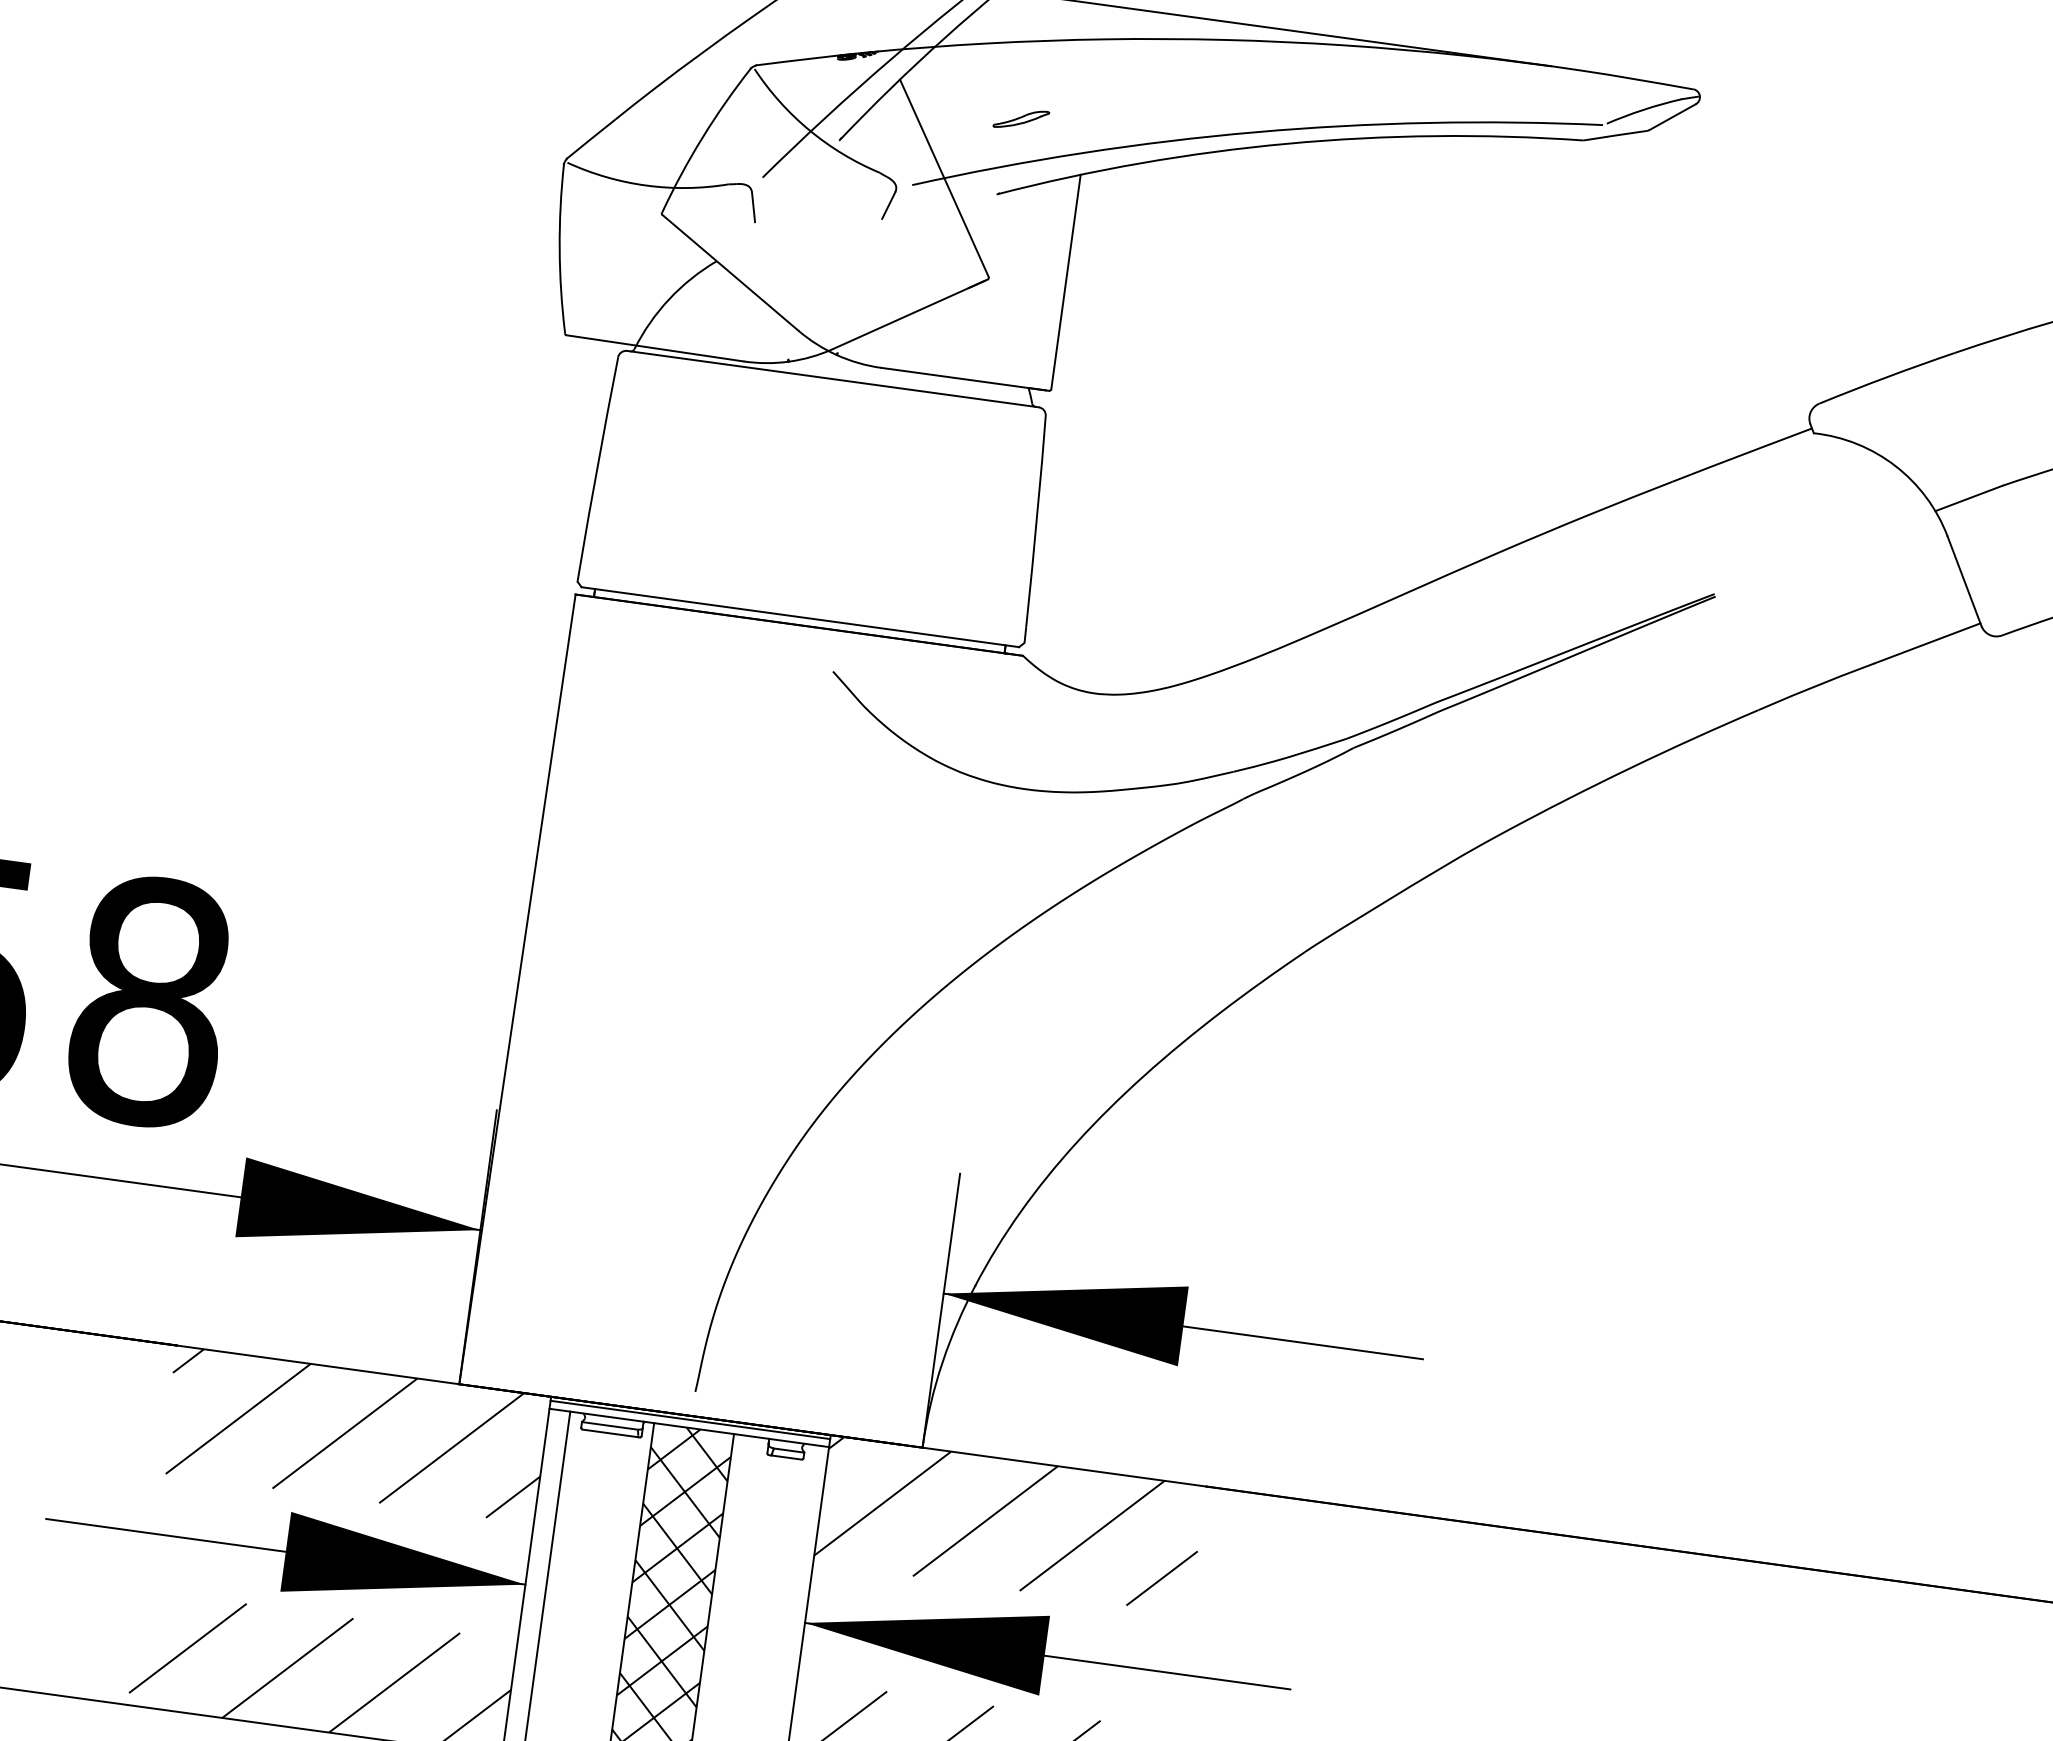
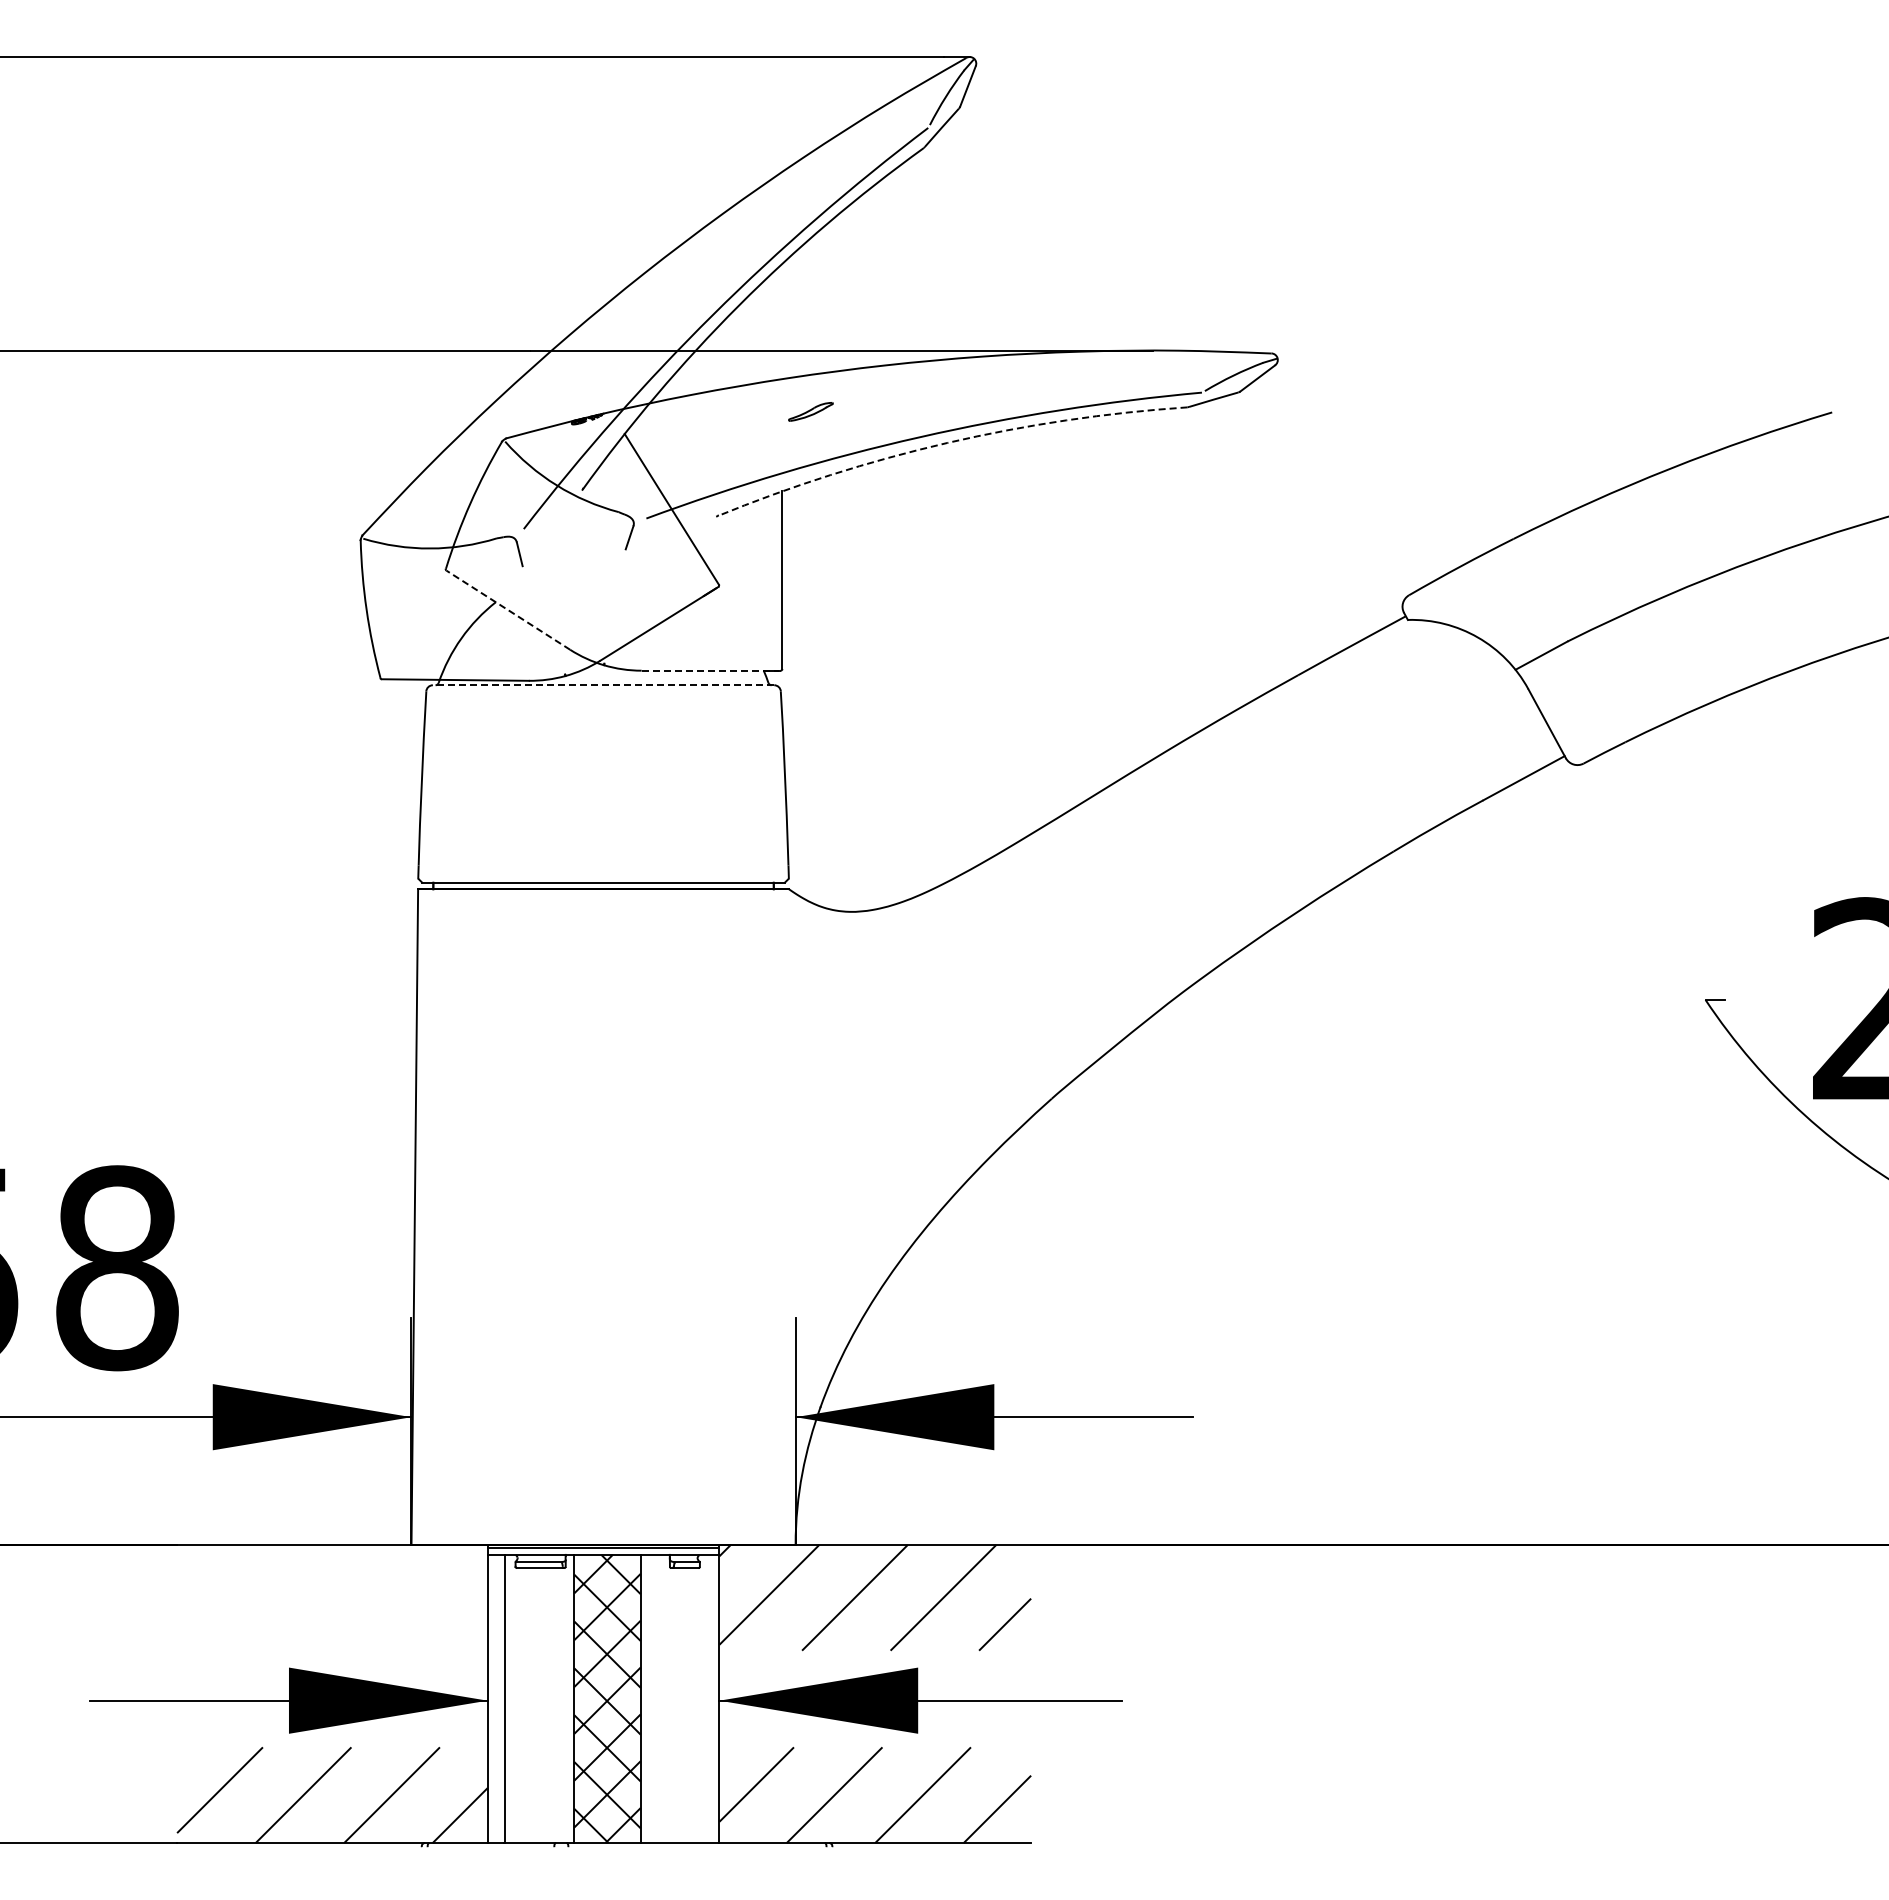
part: (1020, 118) -> (810, 411), moved
arc: (1287, 143) -> (947, 442), solid -> dashed
line: (729, 271) -> (507, 609), solid -> dashed
line: (832, 379) -> (603, 685), solid -> dashed
line: (965, 379) -> (711, 670), solid -> dashed
part: (1126, 863) -> (896, 1046), removed
hatch: (355, 1434) -> (332, 1597), removed

